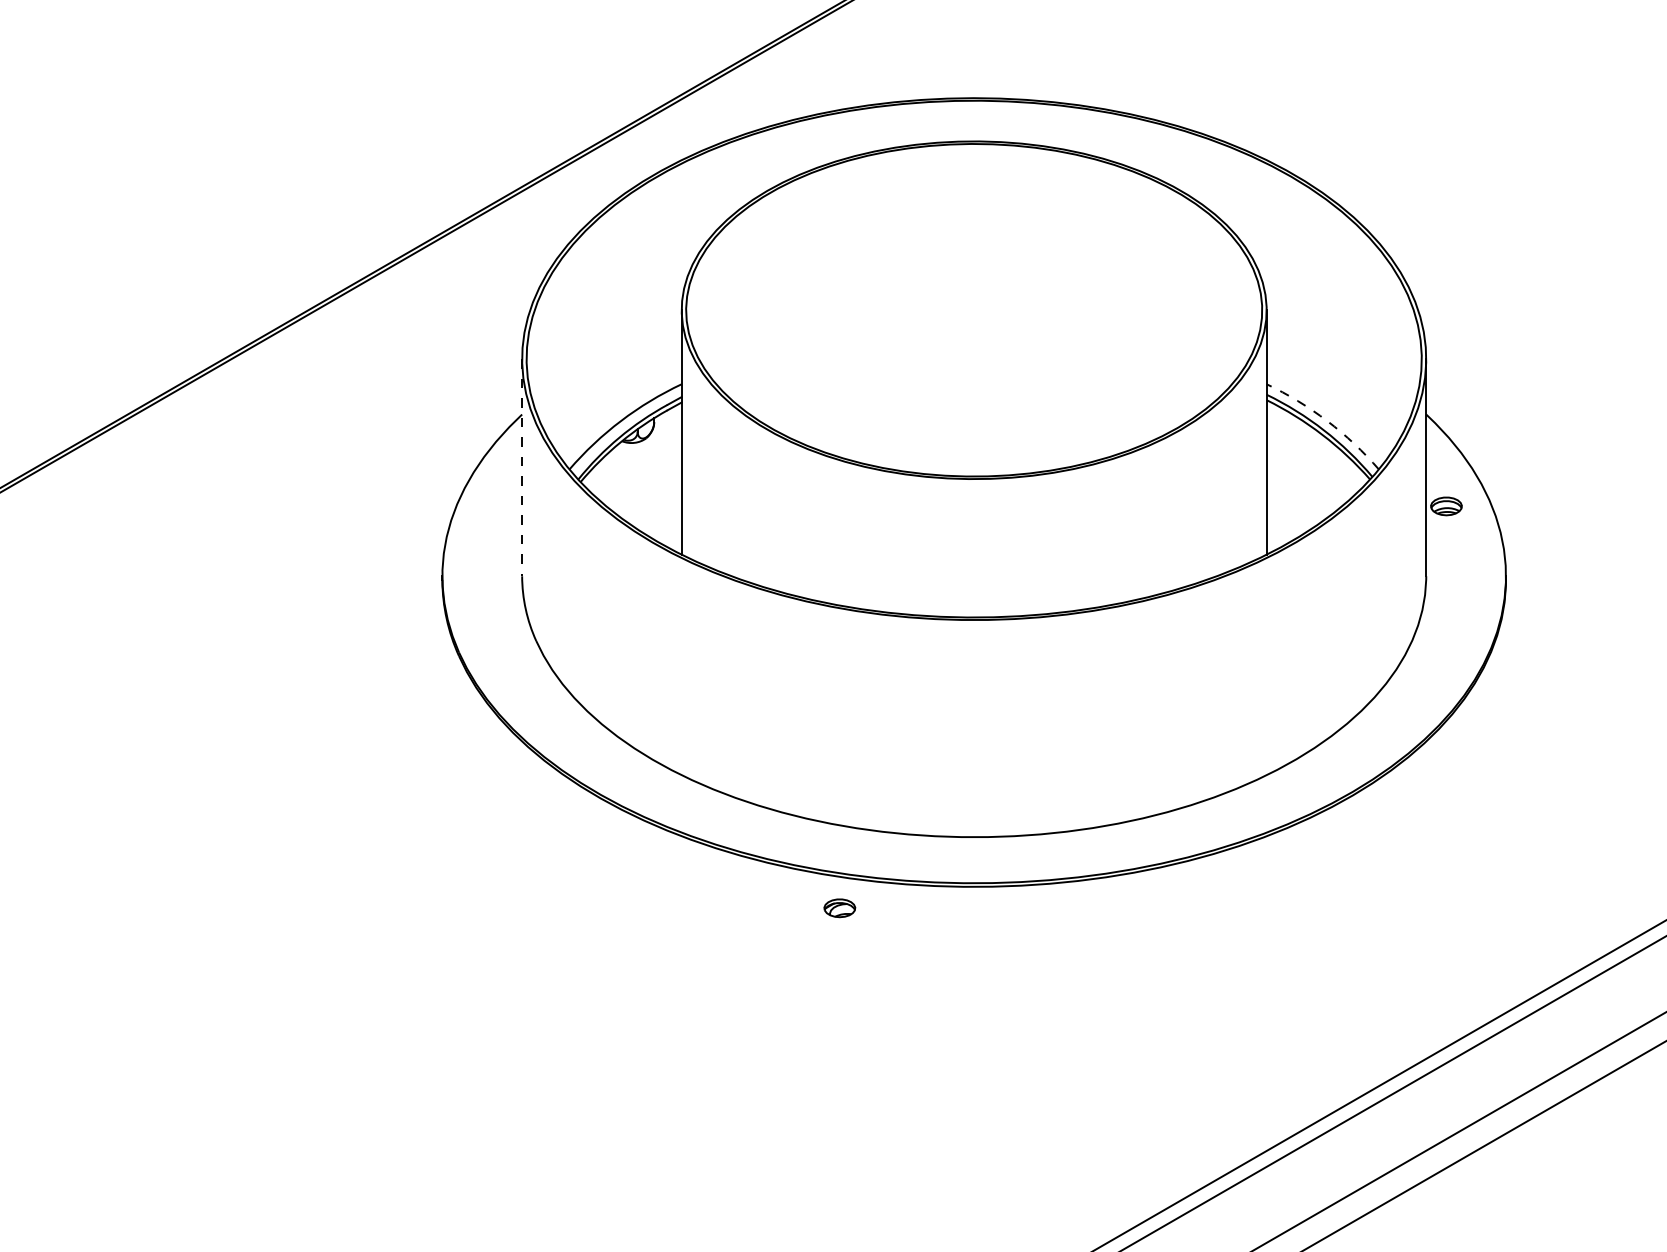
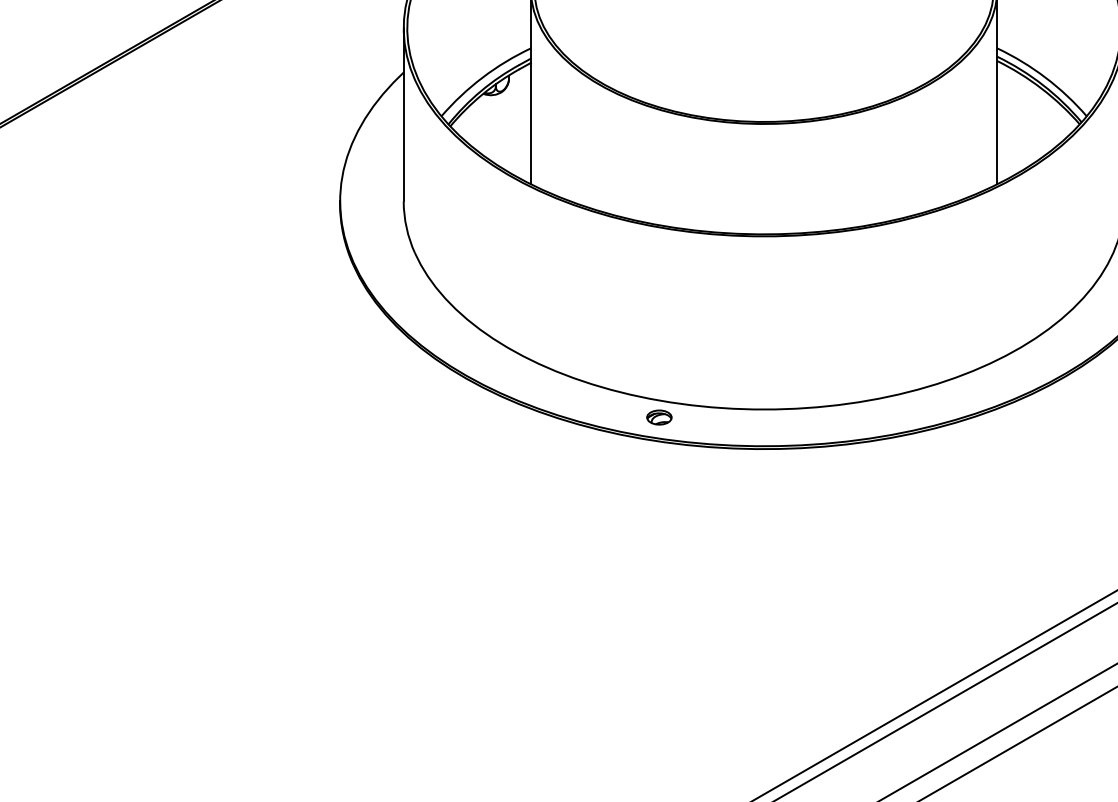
arc: (1327, 421) -> (1045, 78), dashed -> solid
line: (522, 467) -> (403, 114), dashed -> solid
part: (839, 908) -> (659, 417), moved

